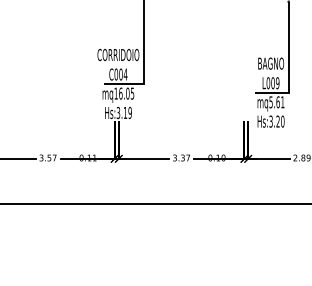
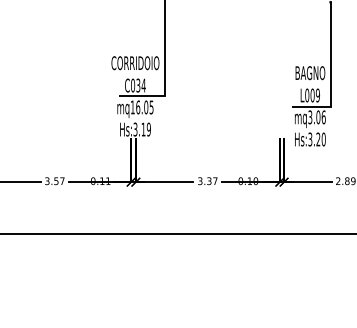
text: (120, 74) -> (137, 85), C004 -> C034
text: (276, 102) -> (316, 117), mq5.61 -> mq3.06

